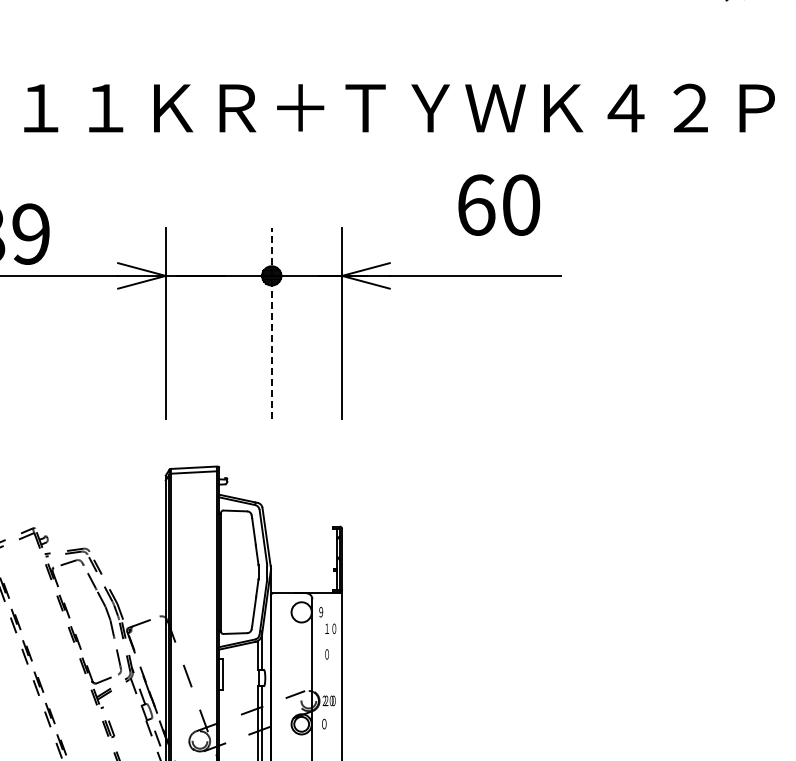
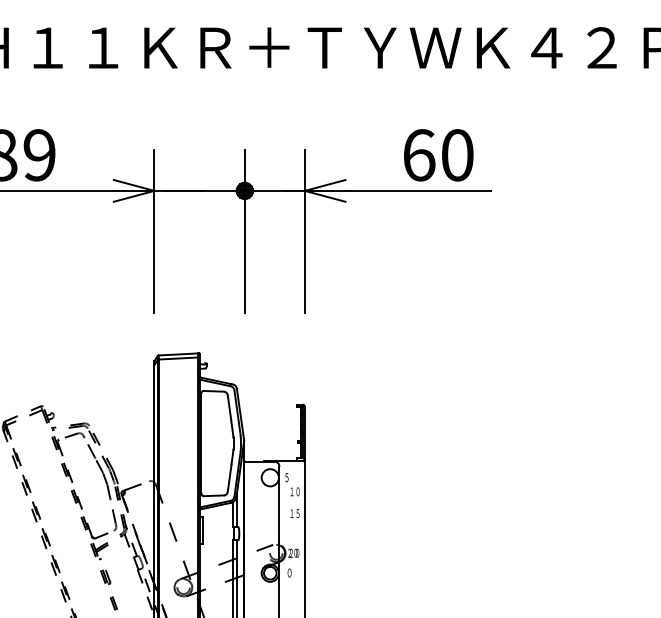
text: (499, 204) -> (438, 154), moved
line: (271, 322) -> (244, 230), dashed -> solid
text: (321, 612) -> (287, 477), 9 -> 5
text: (330, 654) -> (294, 513), ０ -> １５

